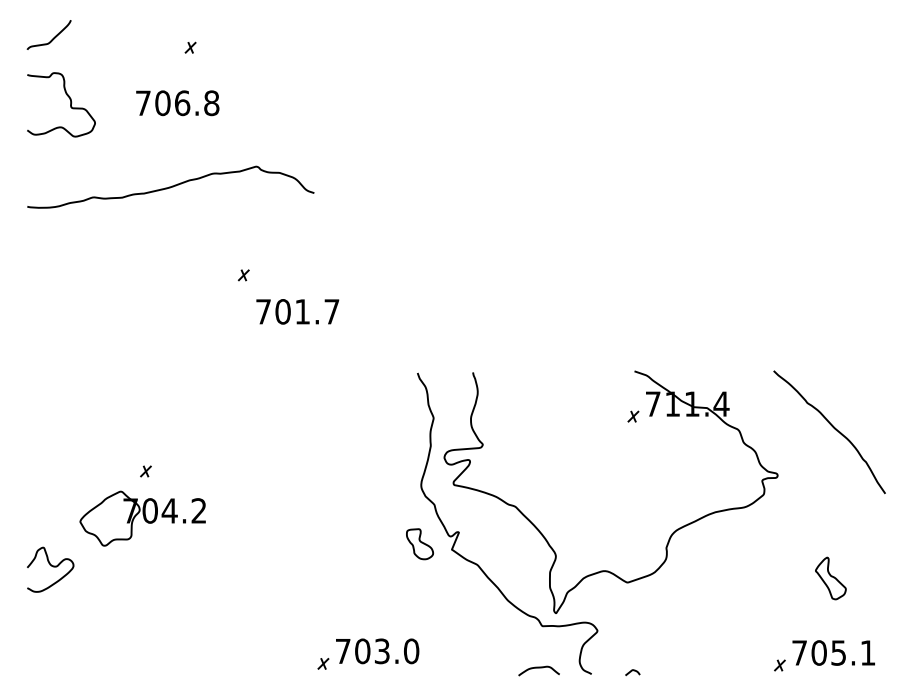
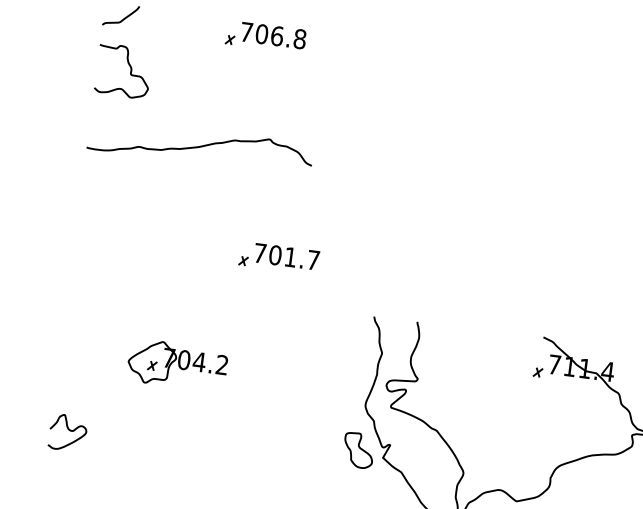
text: (177, 103) -> (273, 35), moved
part: (243, 275) -> (243, 261), moved
part: (142, 518) -> (177, 365), moved
part: (419, 543) -> (358, 449), size x1.43

